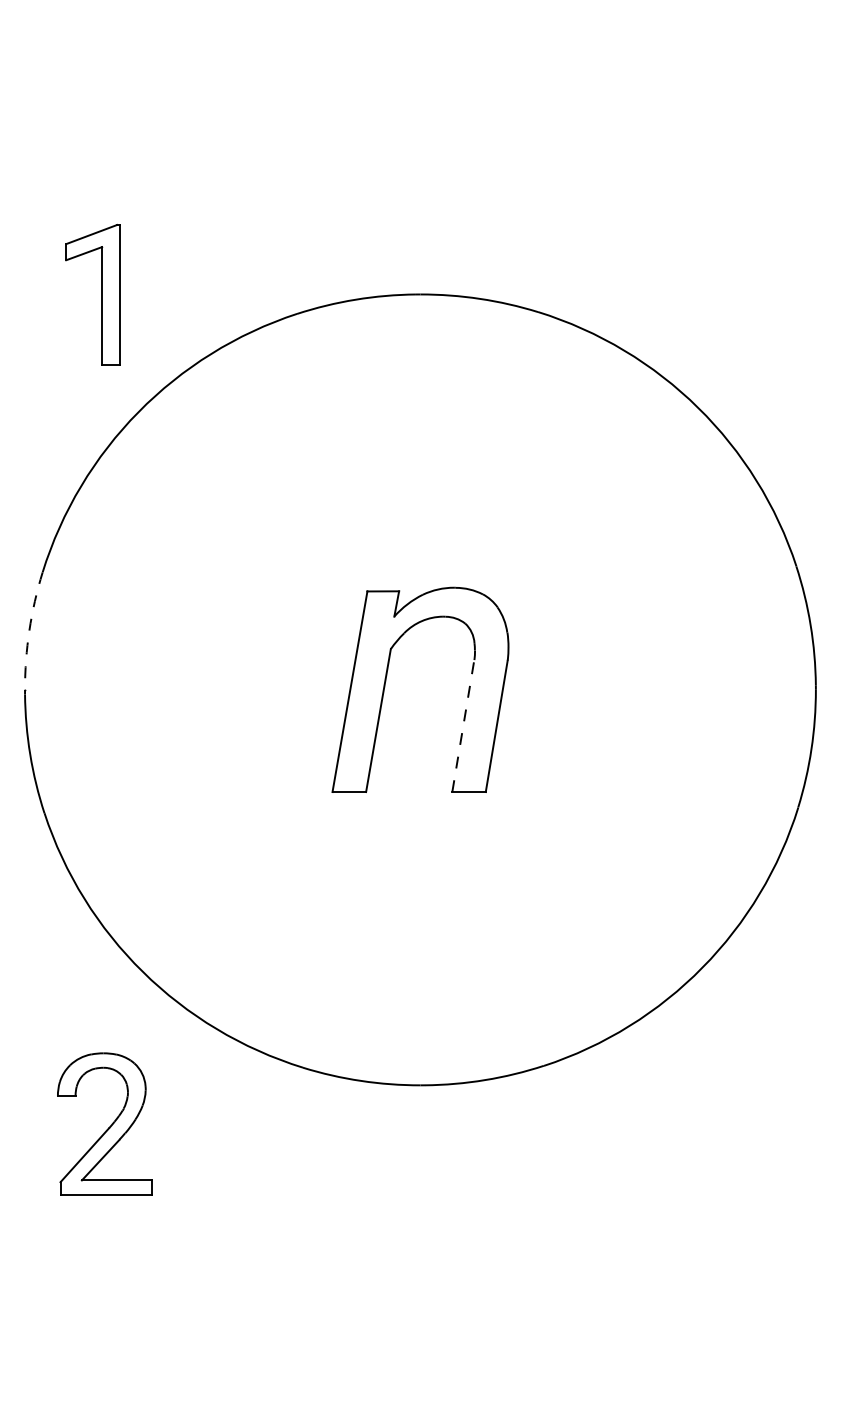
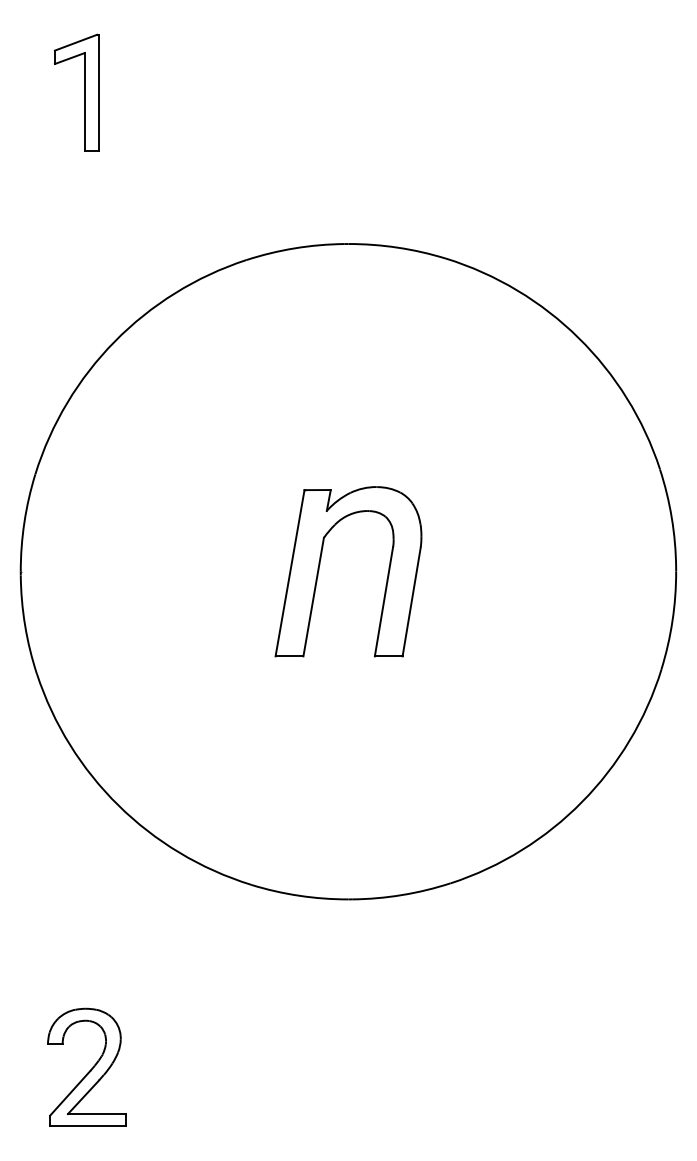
part: (101, 294) -> (84, 92), moved
arc: (29, 630) -> (24, 522), dashed -> solid
line: (463, 726) -> (384, 602), dashed -> solid
part: (104, 1123) -> (86, 1066), moved

